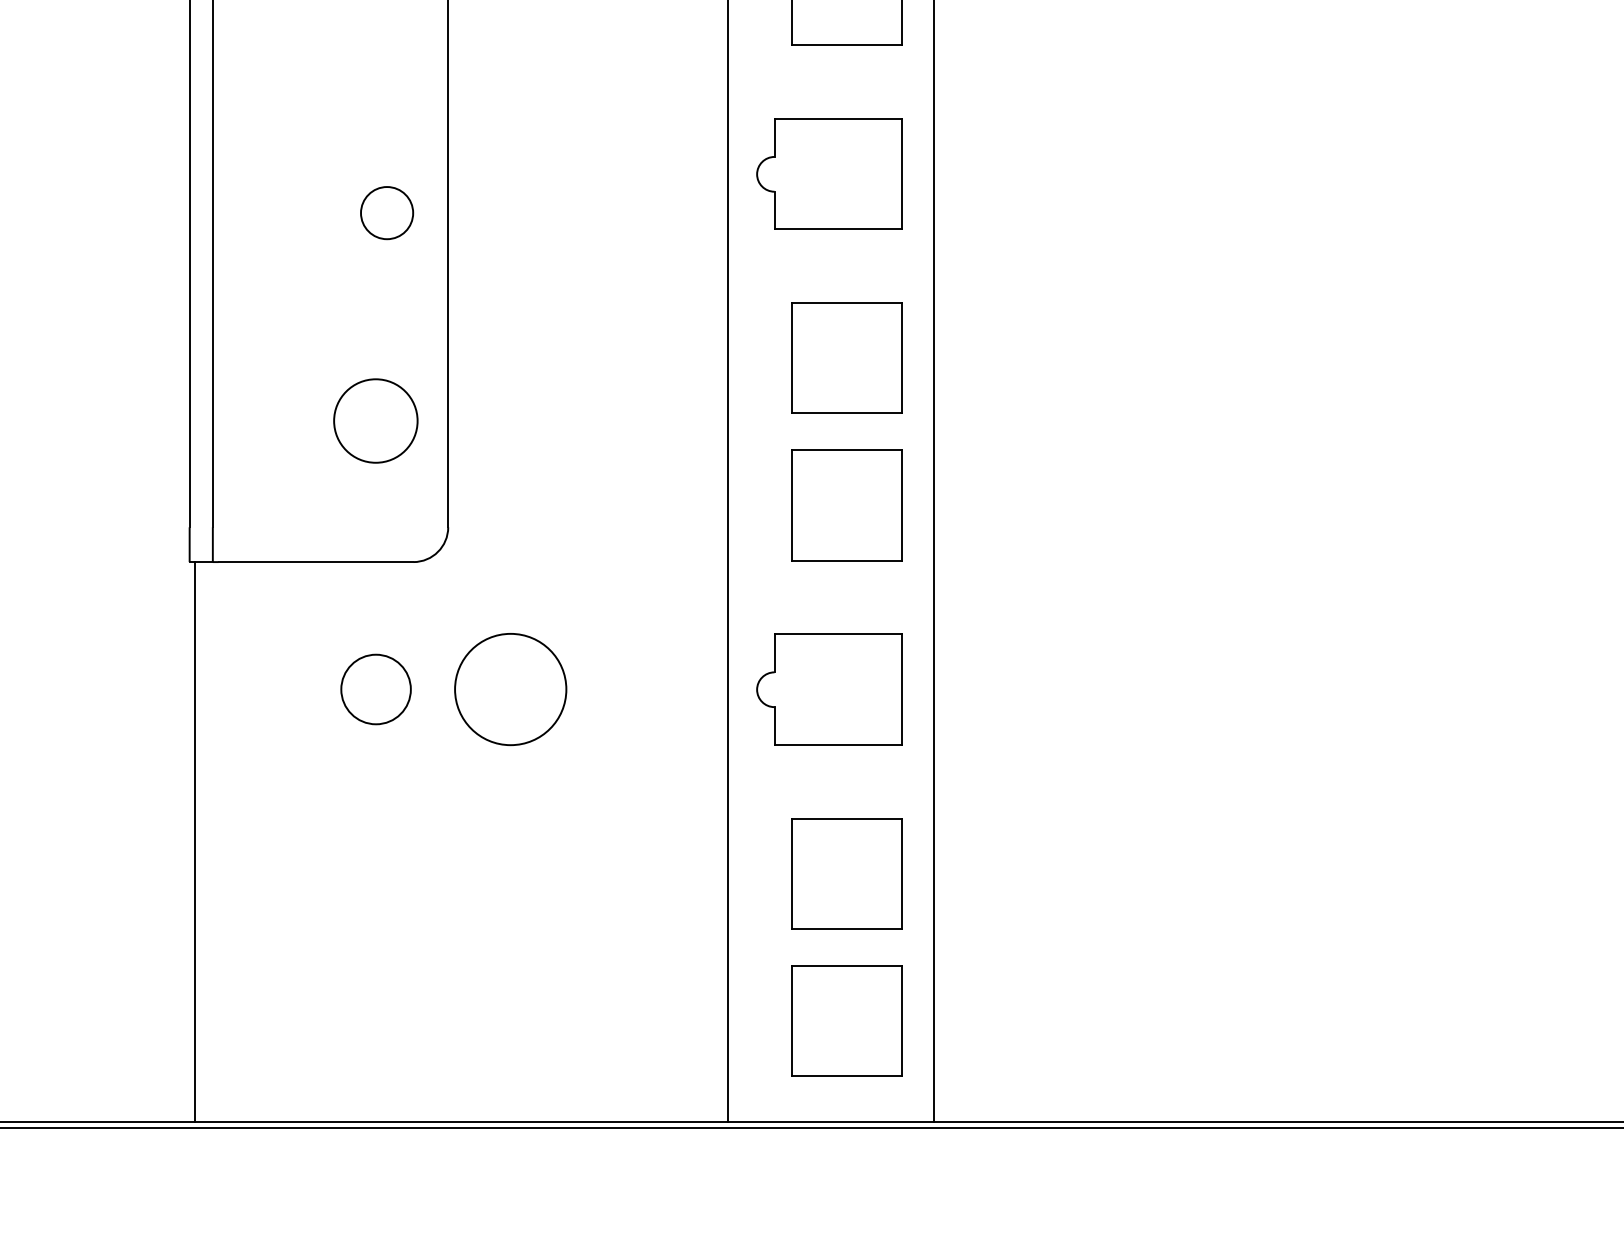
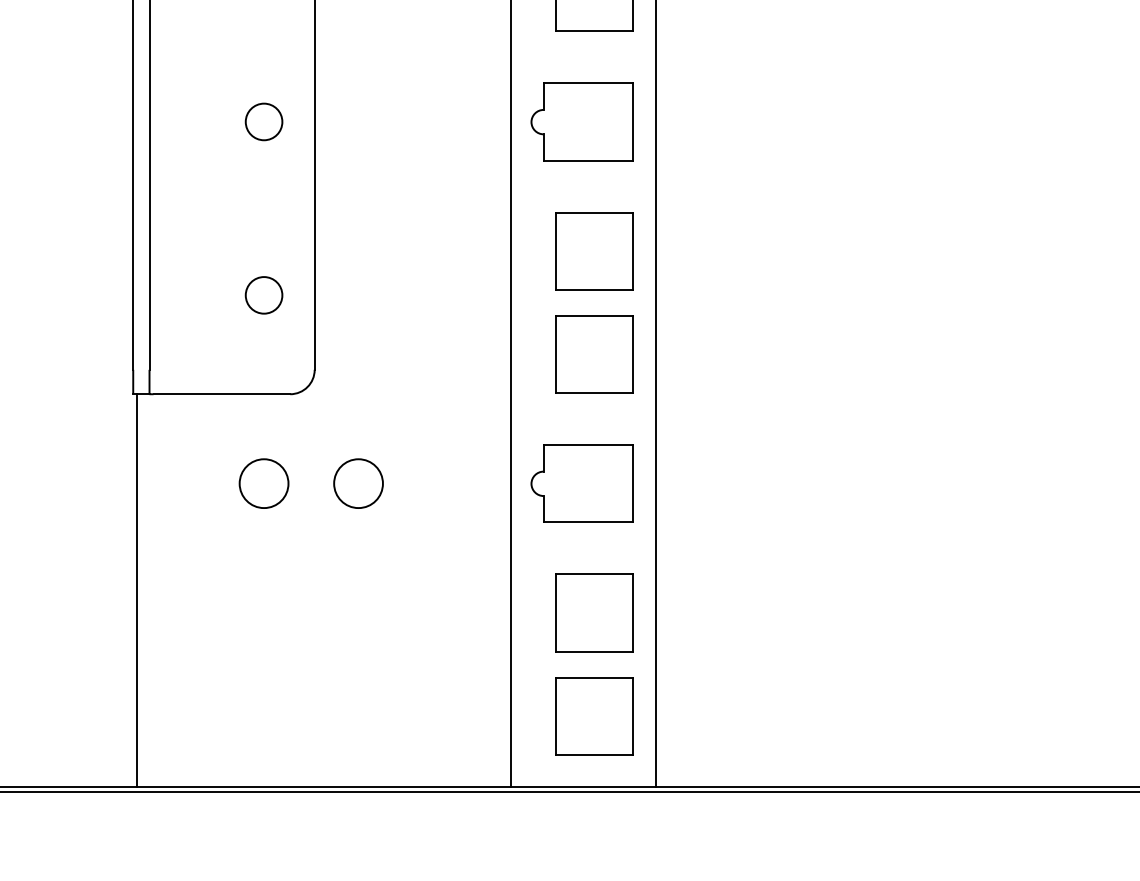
circle: (387, 213) -> (264, 122), moved
circle: (376, 421) -> (264, 295), size x0.62
circle: (510, 689) -> (358, 483), size x0.62

